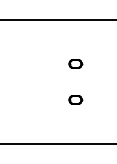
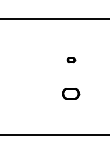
part: (76, 63) -> (71, 59), size x0.6
part: (76, 99) -> (71, 93), size x1.4

